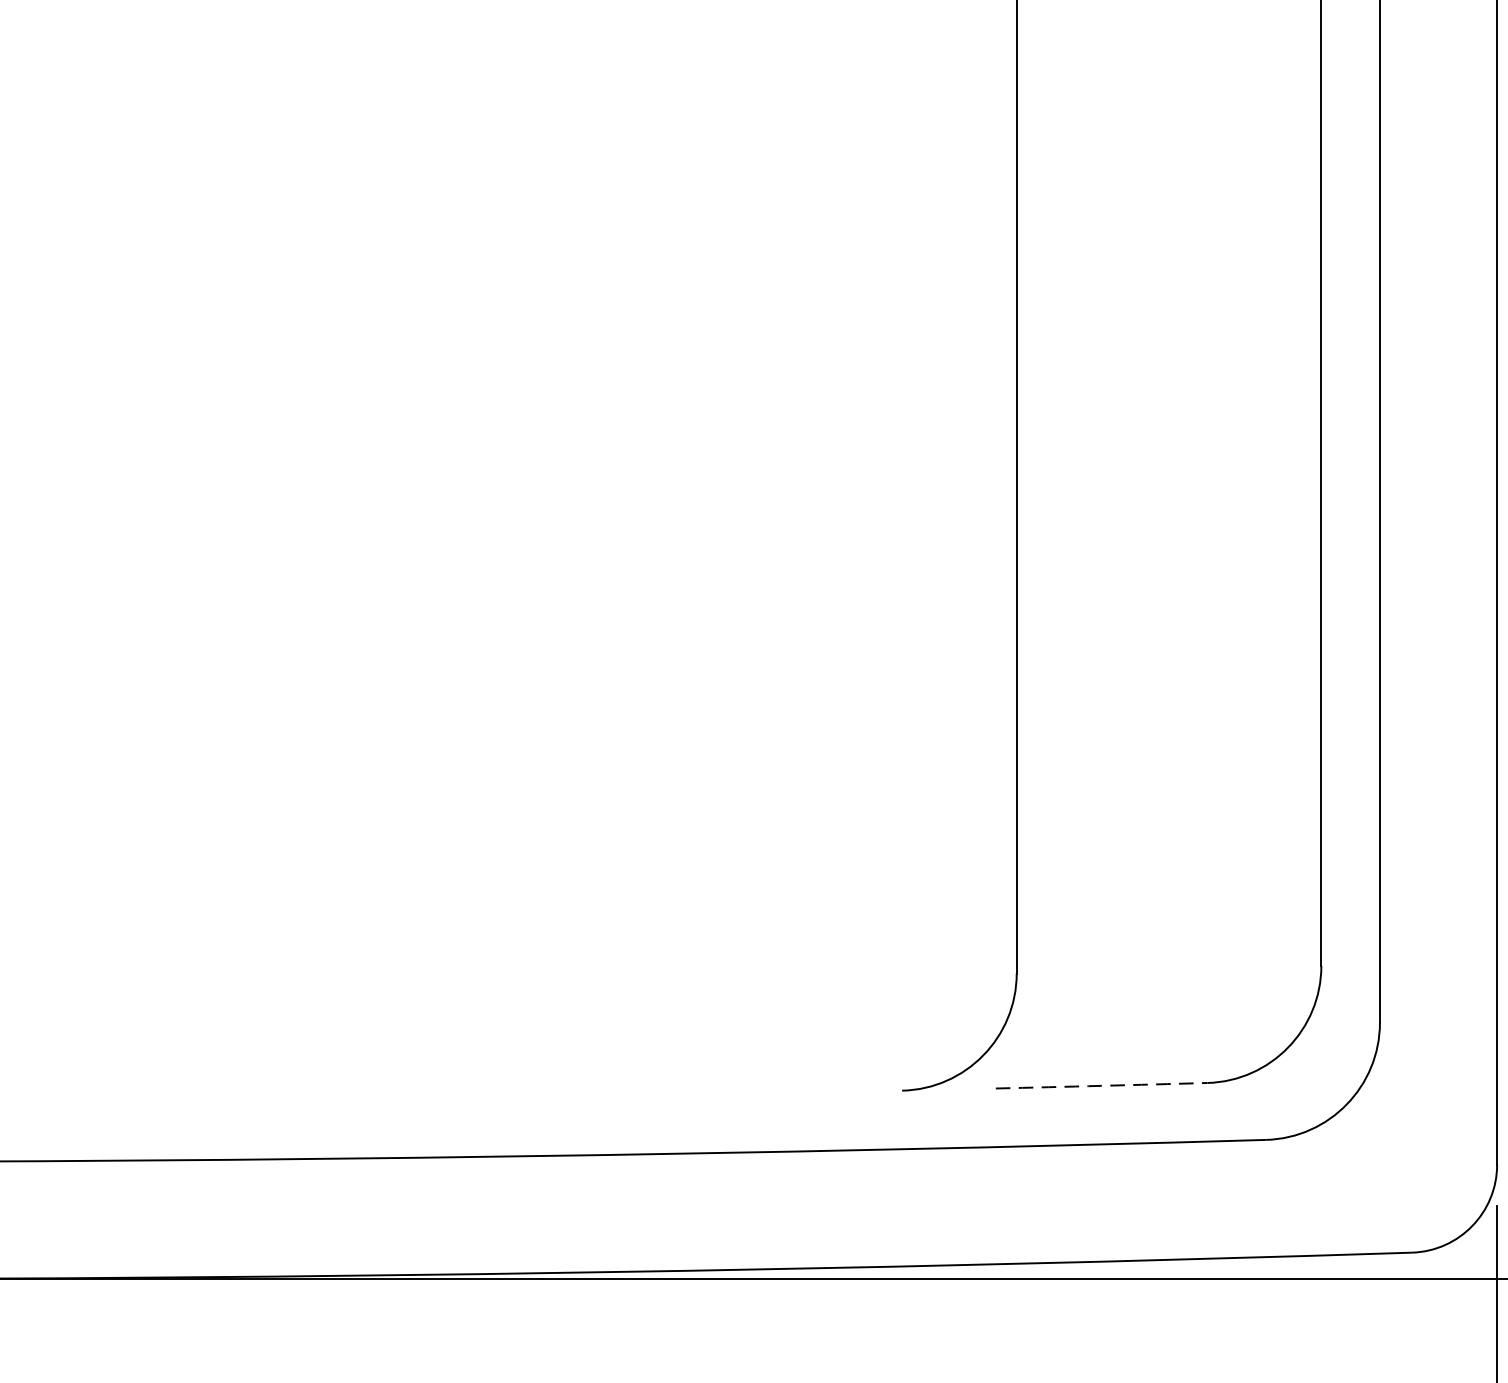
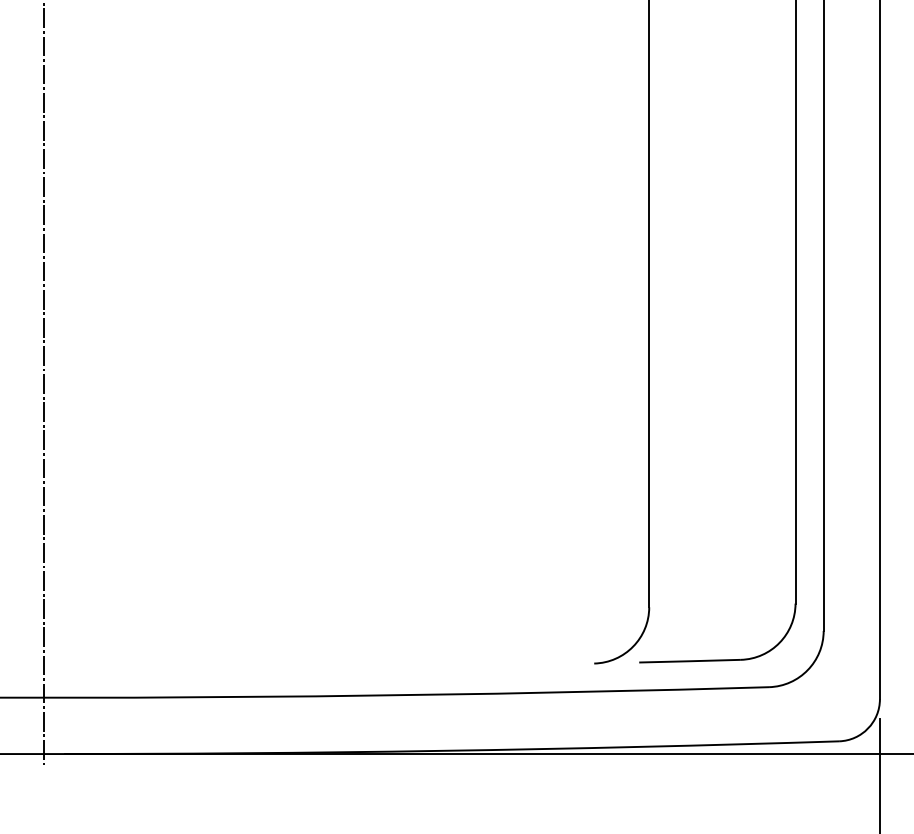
arc: (1102, 1086) -> (690, 661), dashed -> solid

